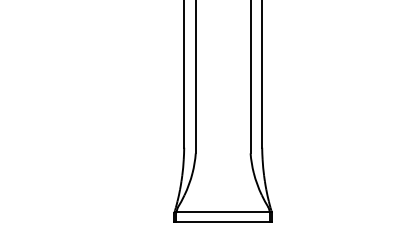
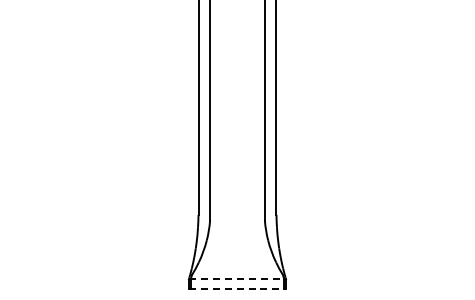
line: (223, 212) -> (237, 279), solid -> dashed
line: (223, 222) -> (237, 289), solid -> dashed

